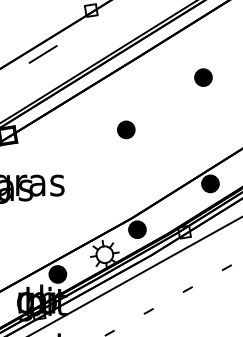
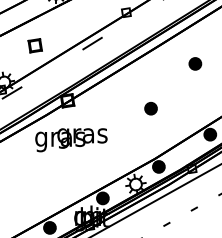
part: (203, 77) -> (195, 63), moved
part: (125, 129) -> (150, 108), moved

